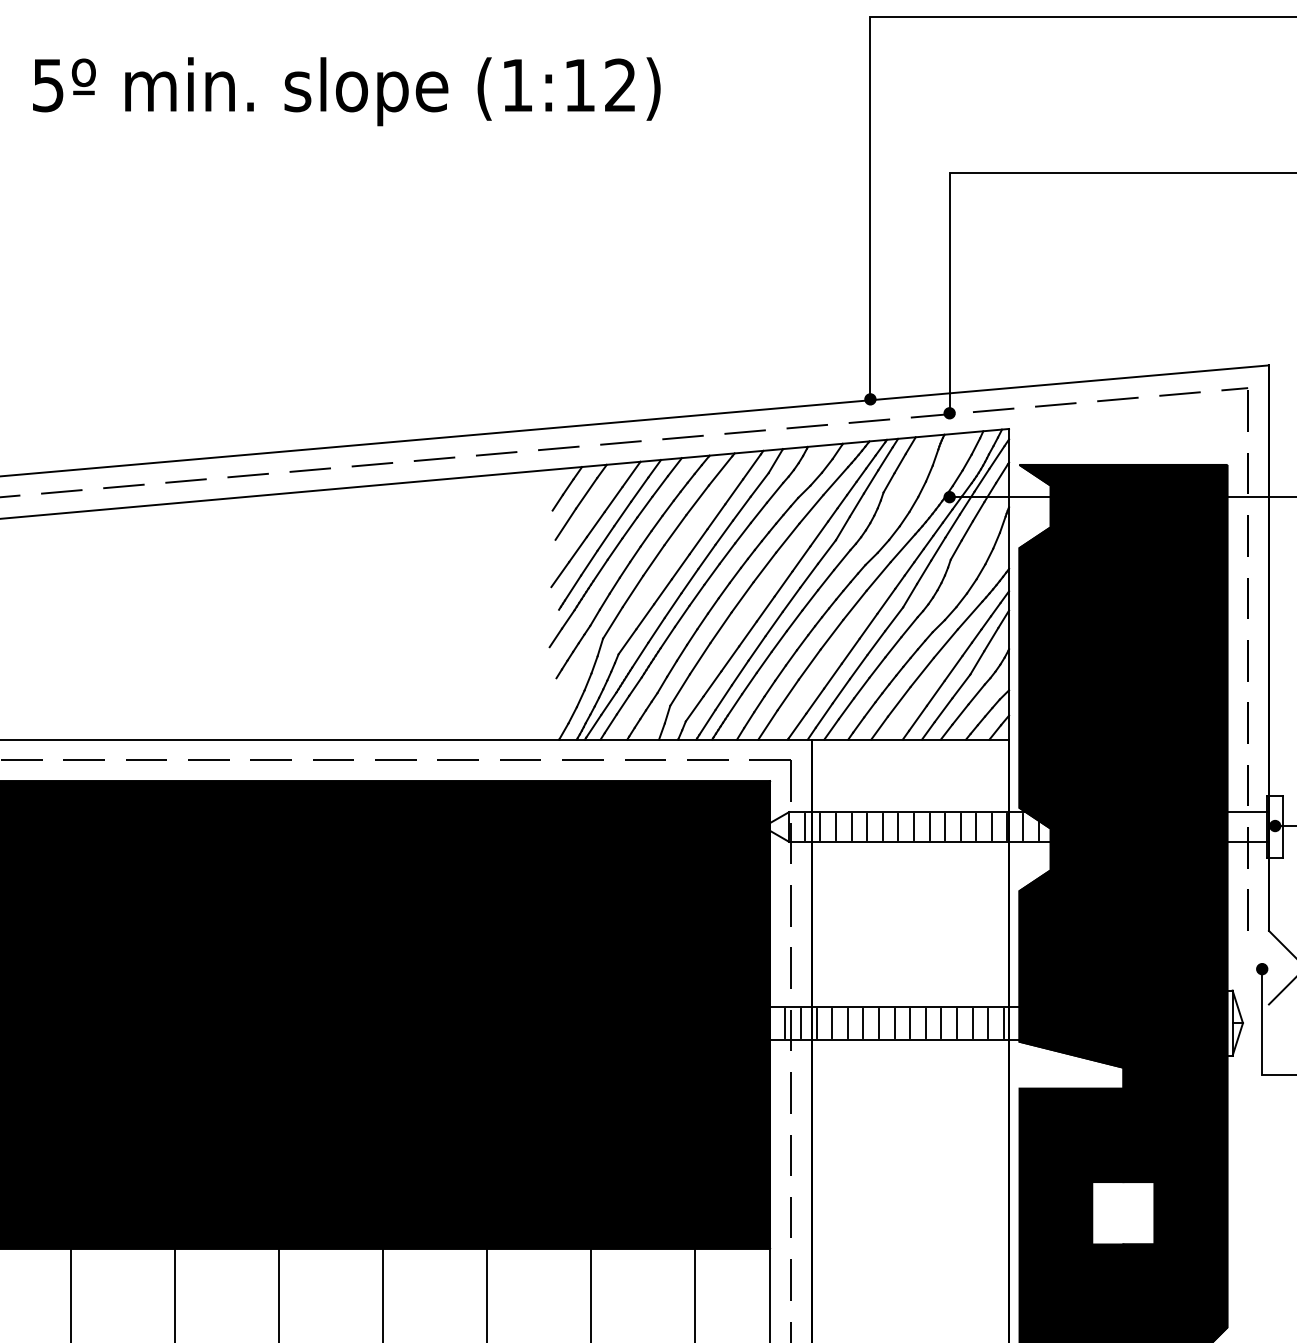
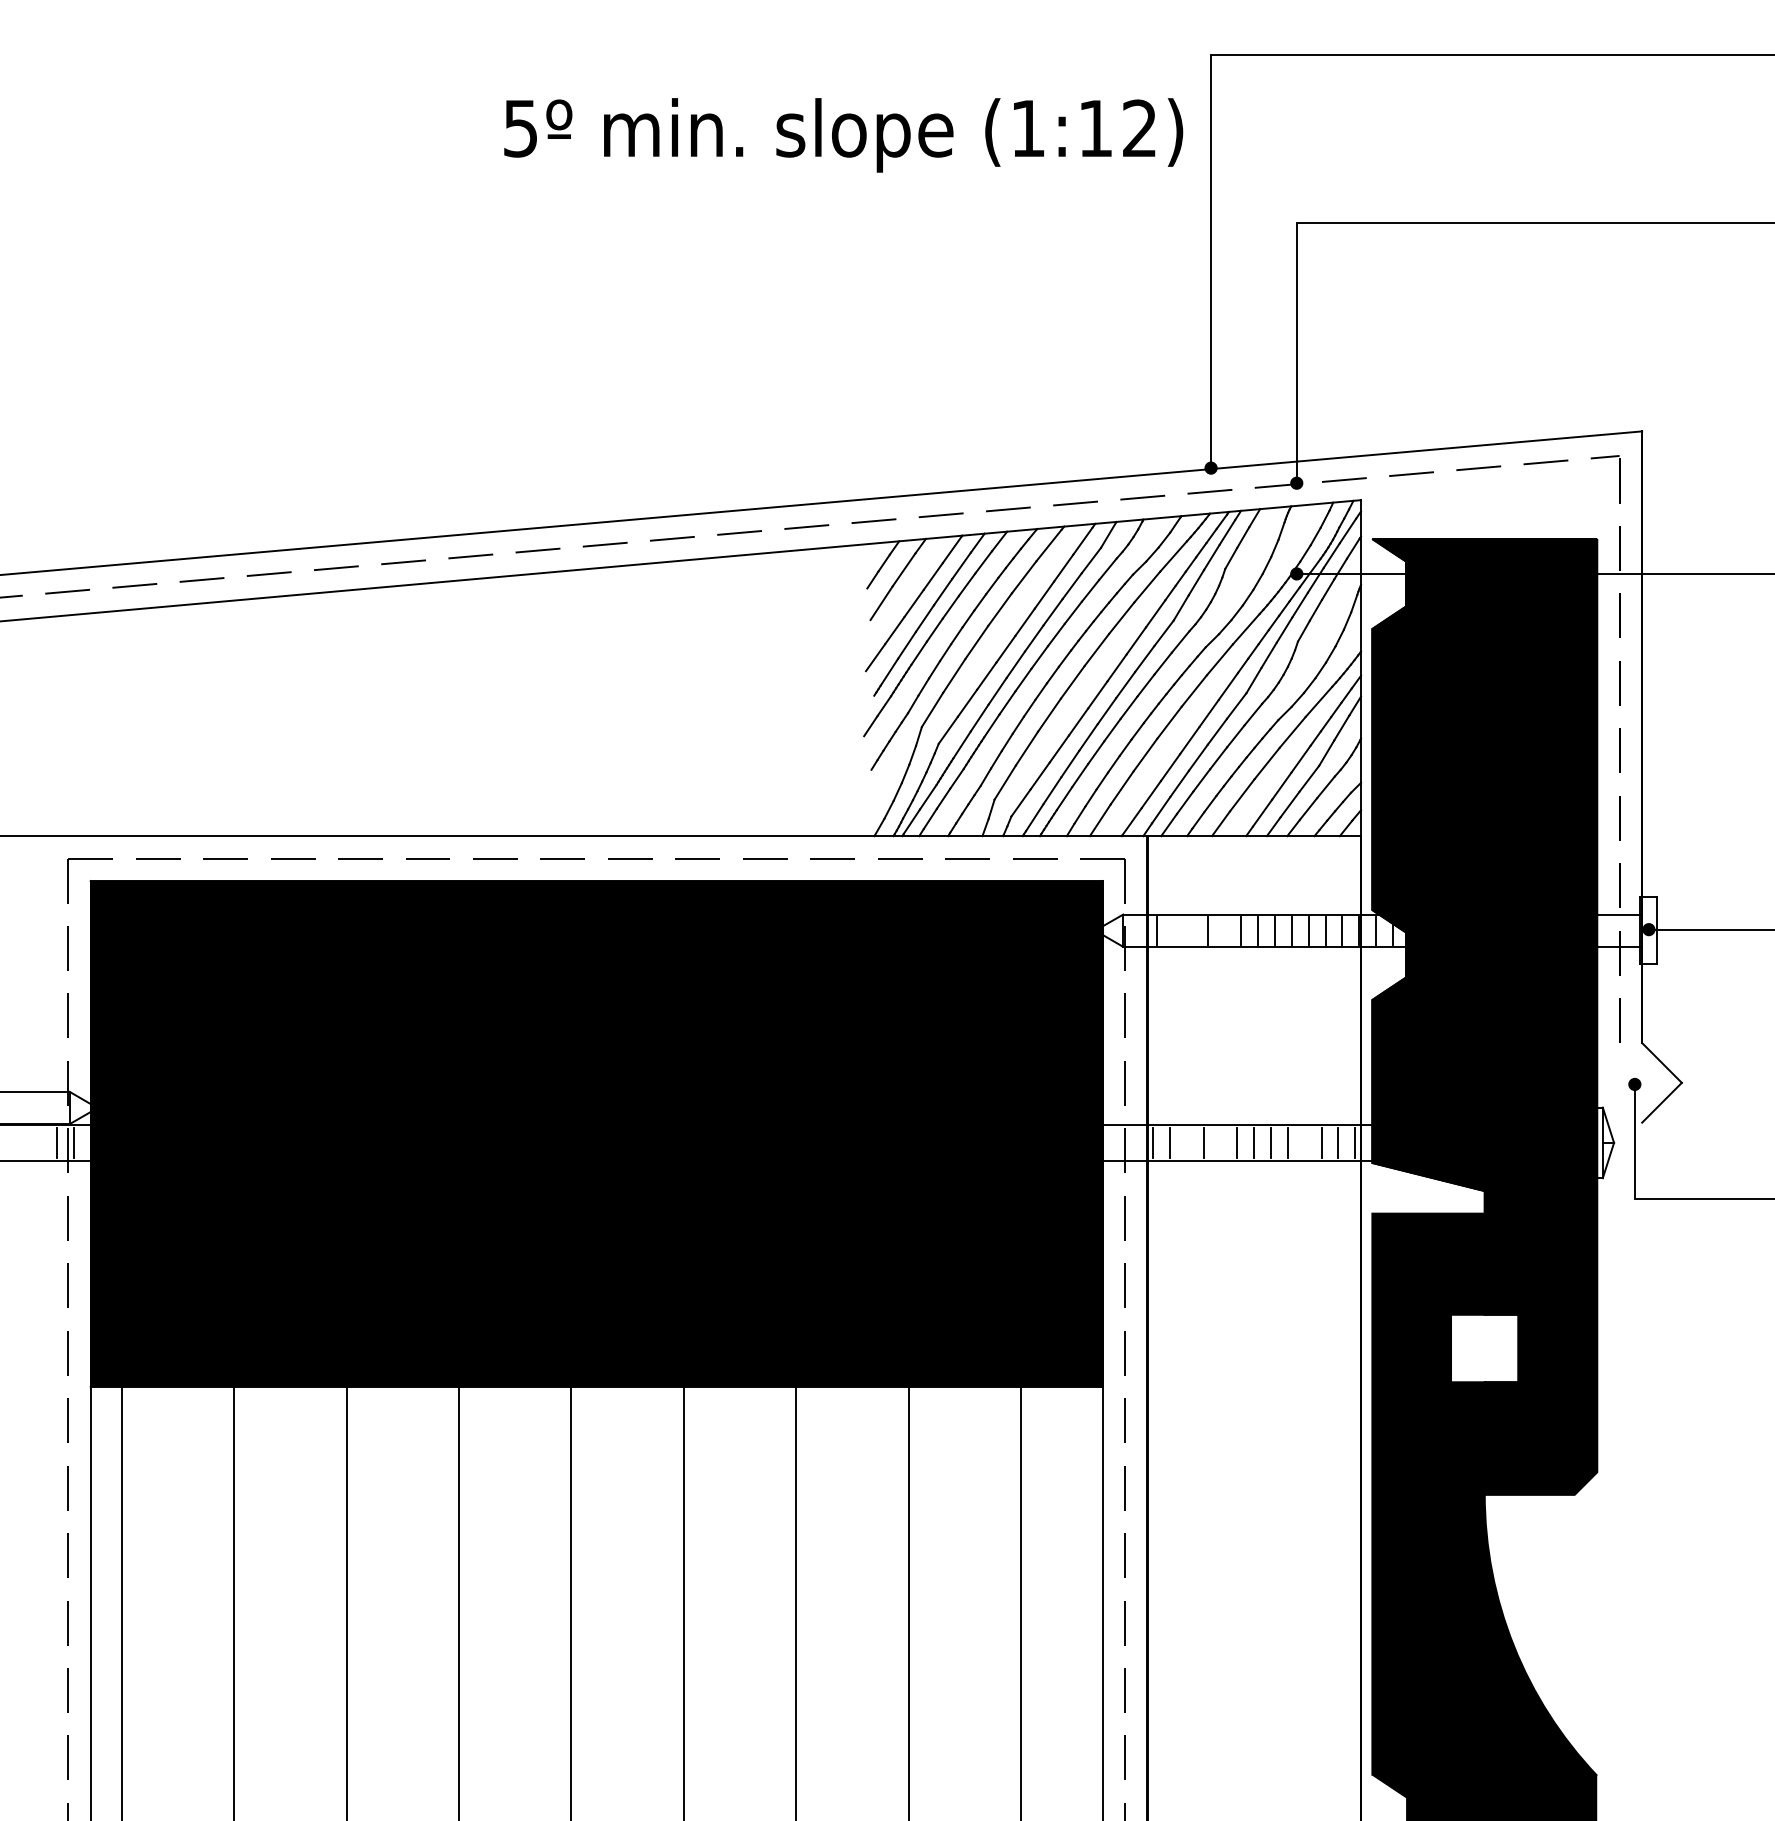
text: (346, 91) -> (843, 135), moved
line: (805, 826) -> (1140, 930), removed
line: (835, 826) -> (1173, 930), removed
line: (851, 826) -> (1190, 930), removed
line: (882, 826) -> (1224, 930), removed
line: (785, 1022) -> (1119, 1142), removed
line: (801, 1022) -> (1136, 1142), removed
line: (847, 1022) -> (1186, 1142), removed
line: (879, 1022) -> (1220, 1142), removed
line: (956, 1022) -> (1304, 1142), removed

